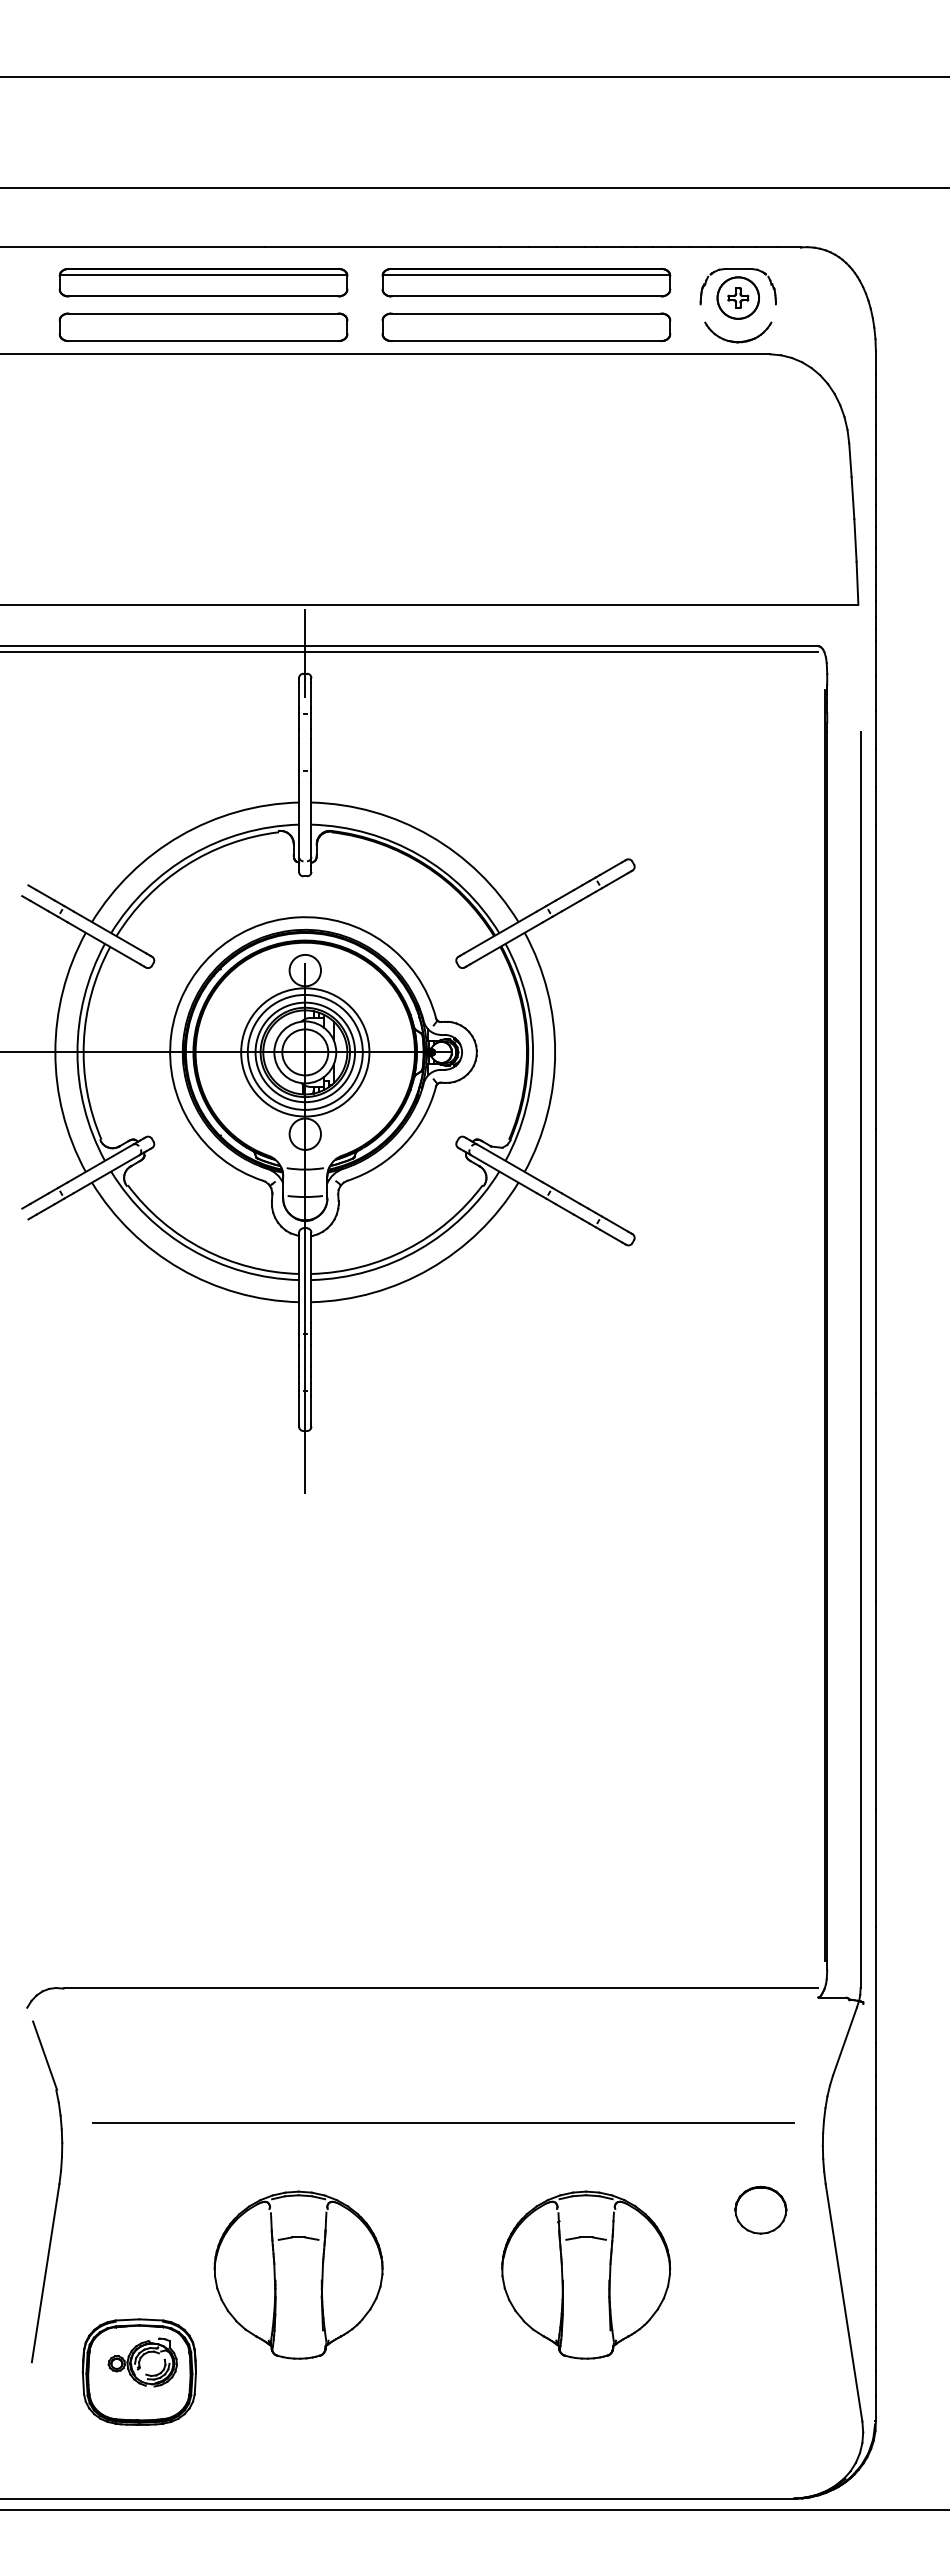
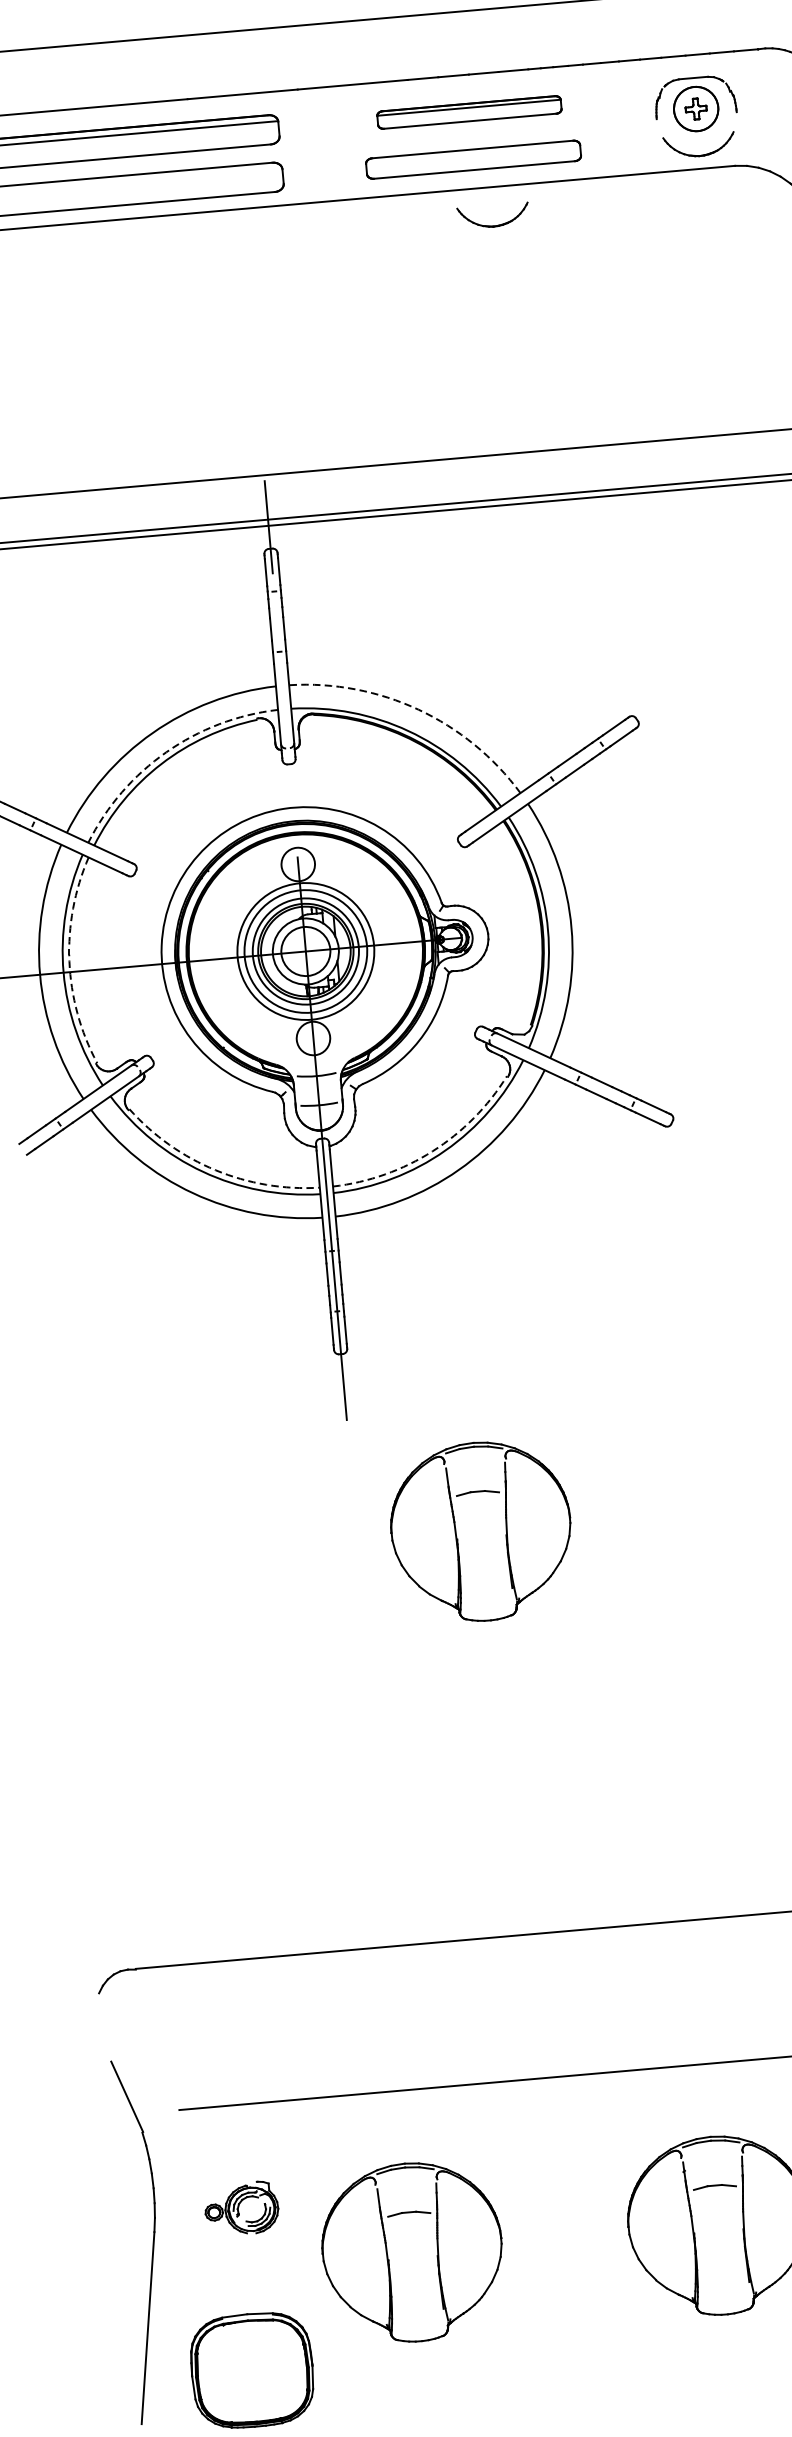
part: (526, 282) -> (469, 112), size x0.6
part: (526, 326) -> (473, 158), size x0.7
part: (544, 389) -> (498, 224), added
arc: (430, 835) -> (418, 709), solid -> dashed
arc: (191, 855) -> (166, 752), solid -> dashed
arc: (83, 1042) -> (69, 961), solid -> dashed
arc: (203, 1249) -> (215, 1170), solid -> dashed
arc: (407, 1249) -> (432, 1151), solid -> dashed
part: (421, 1607) -> (481, 1530), added
part: (56, 2194) -> (152, 2243), moved
part: (142, 2362) -> (241, 2208), moved

